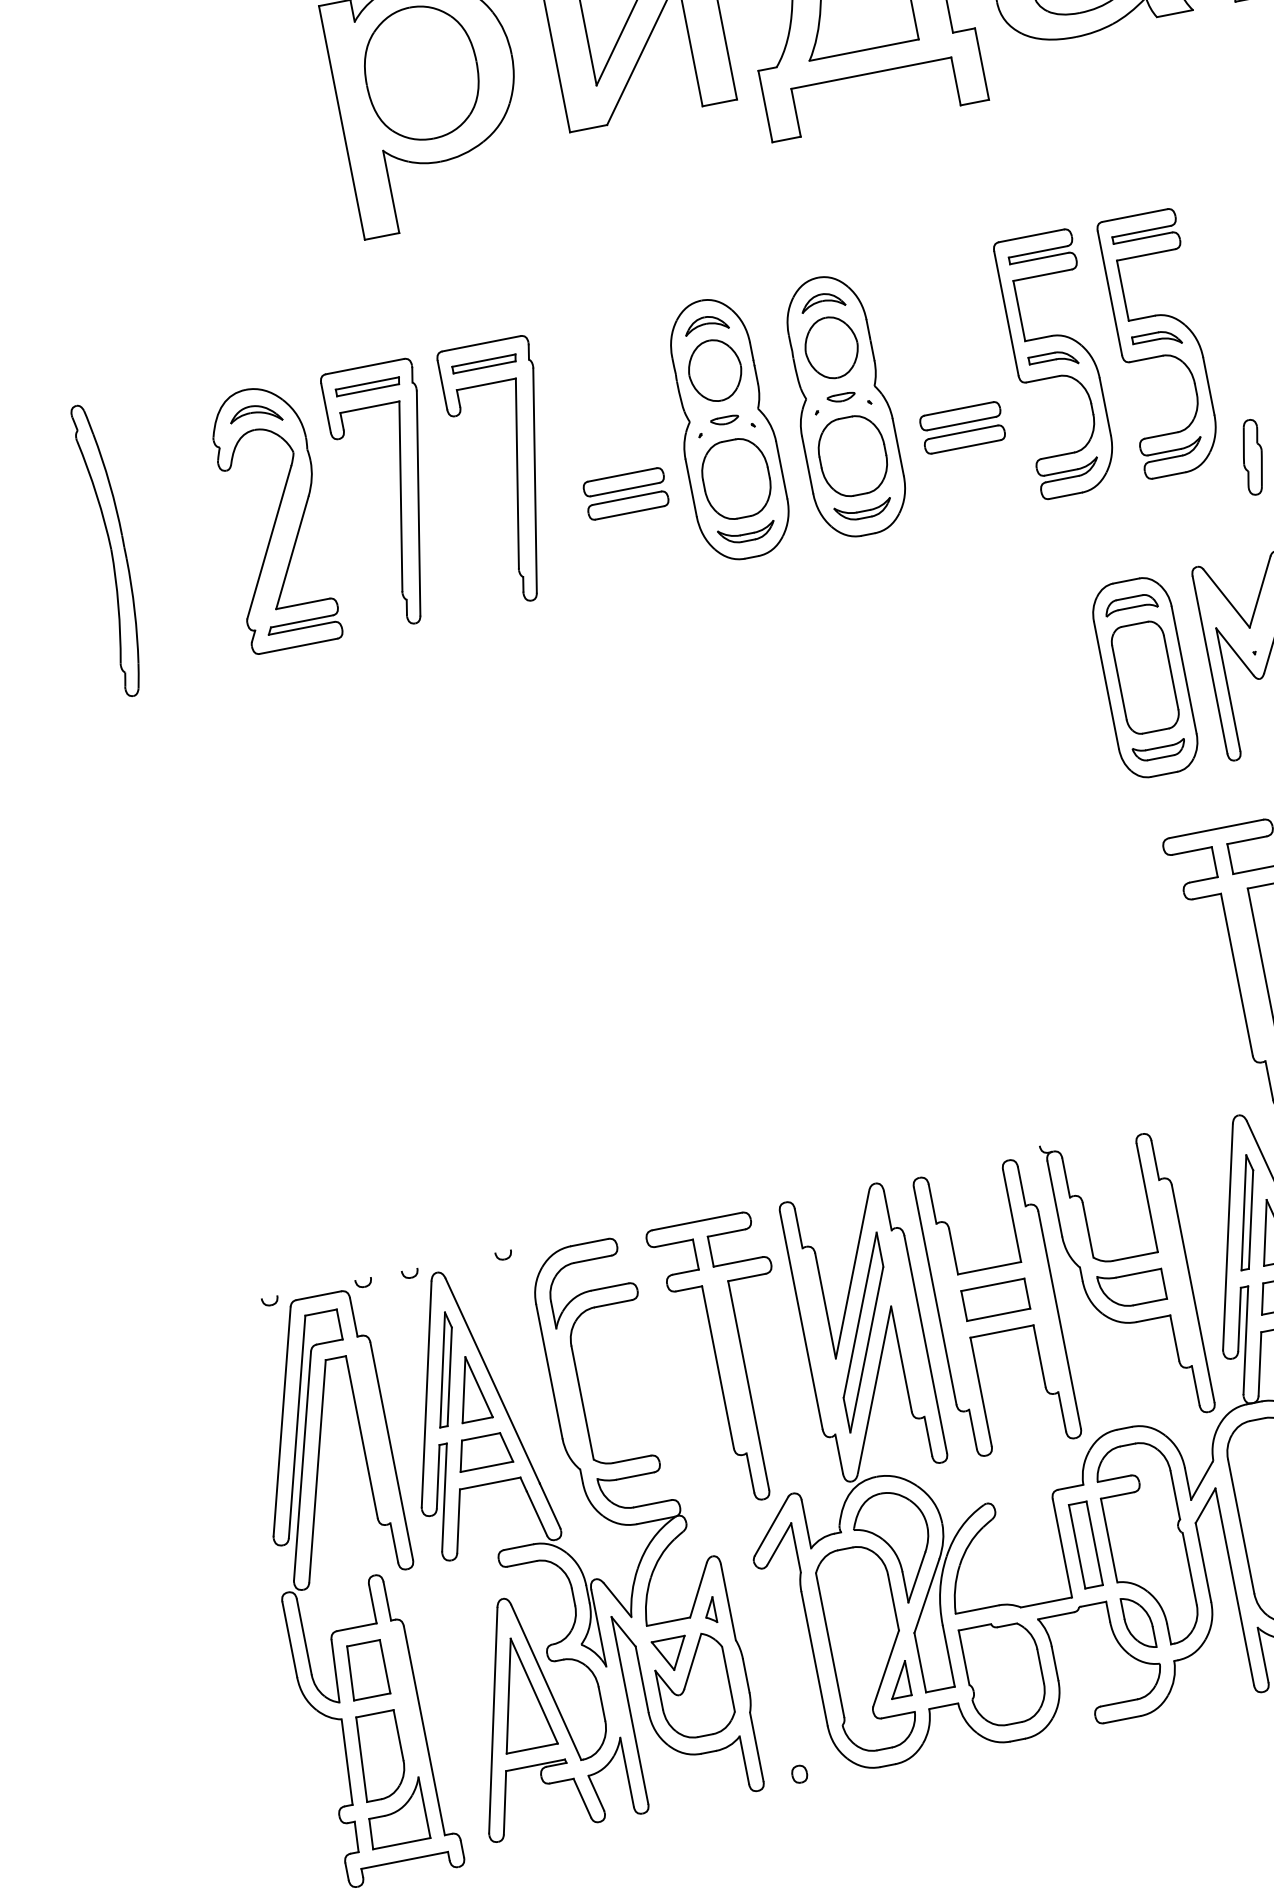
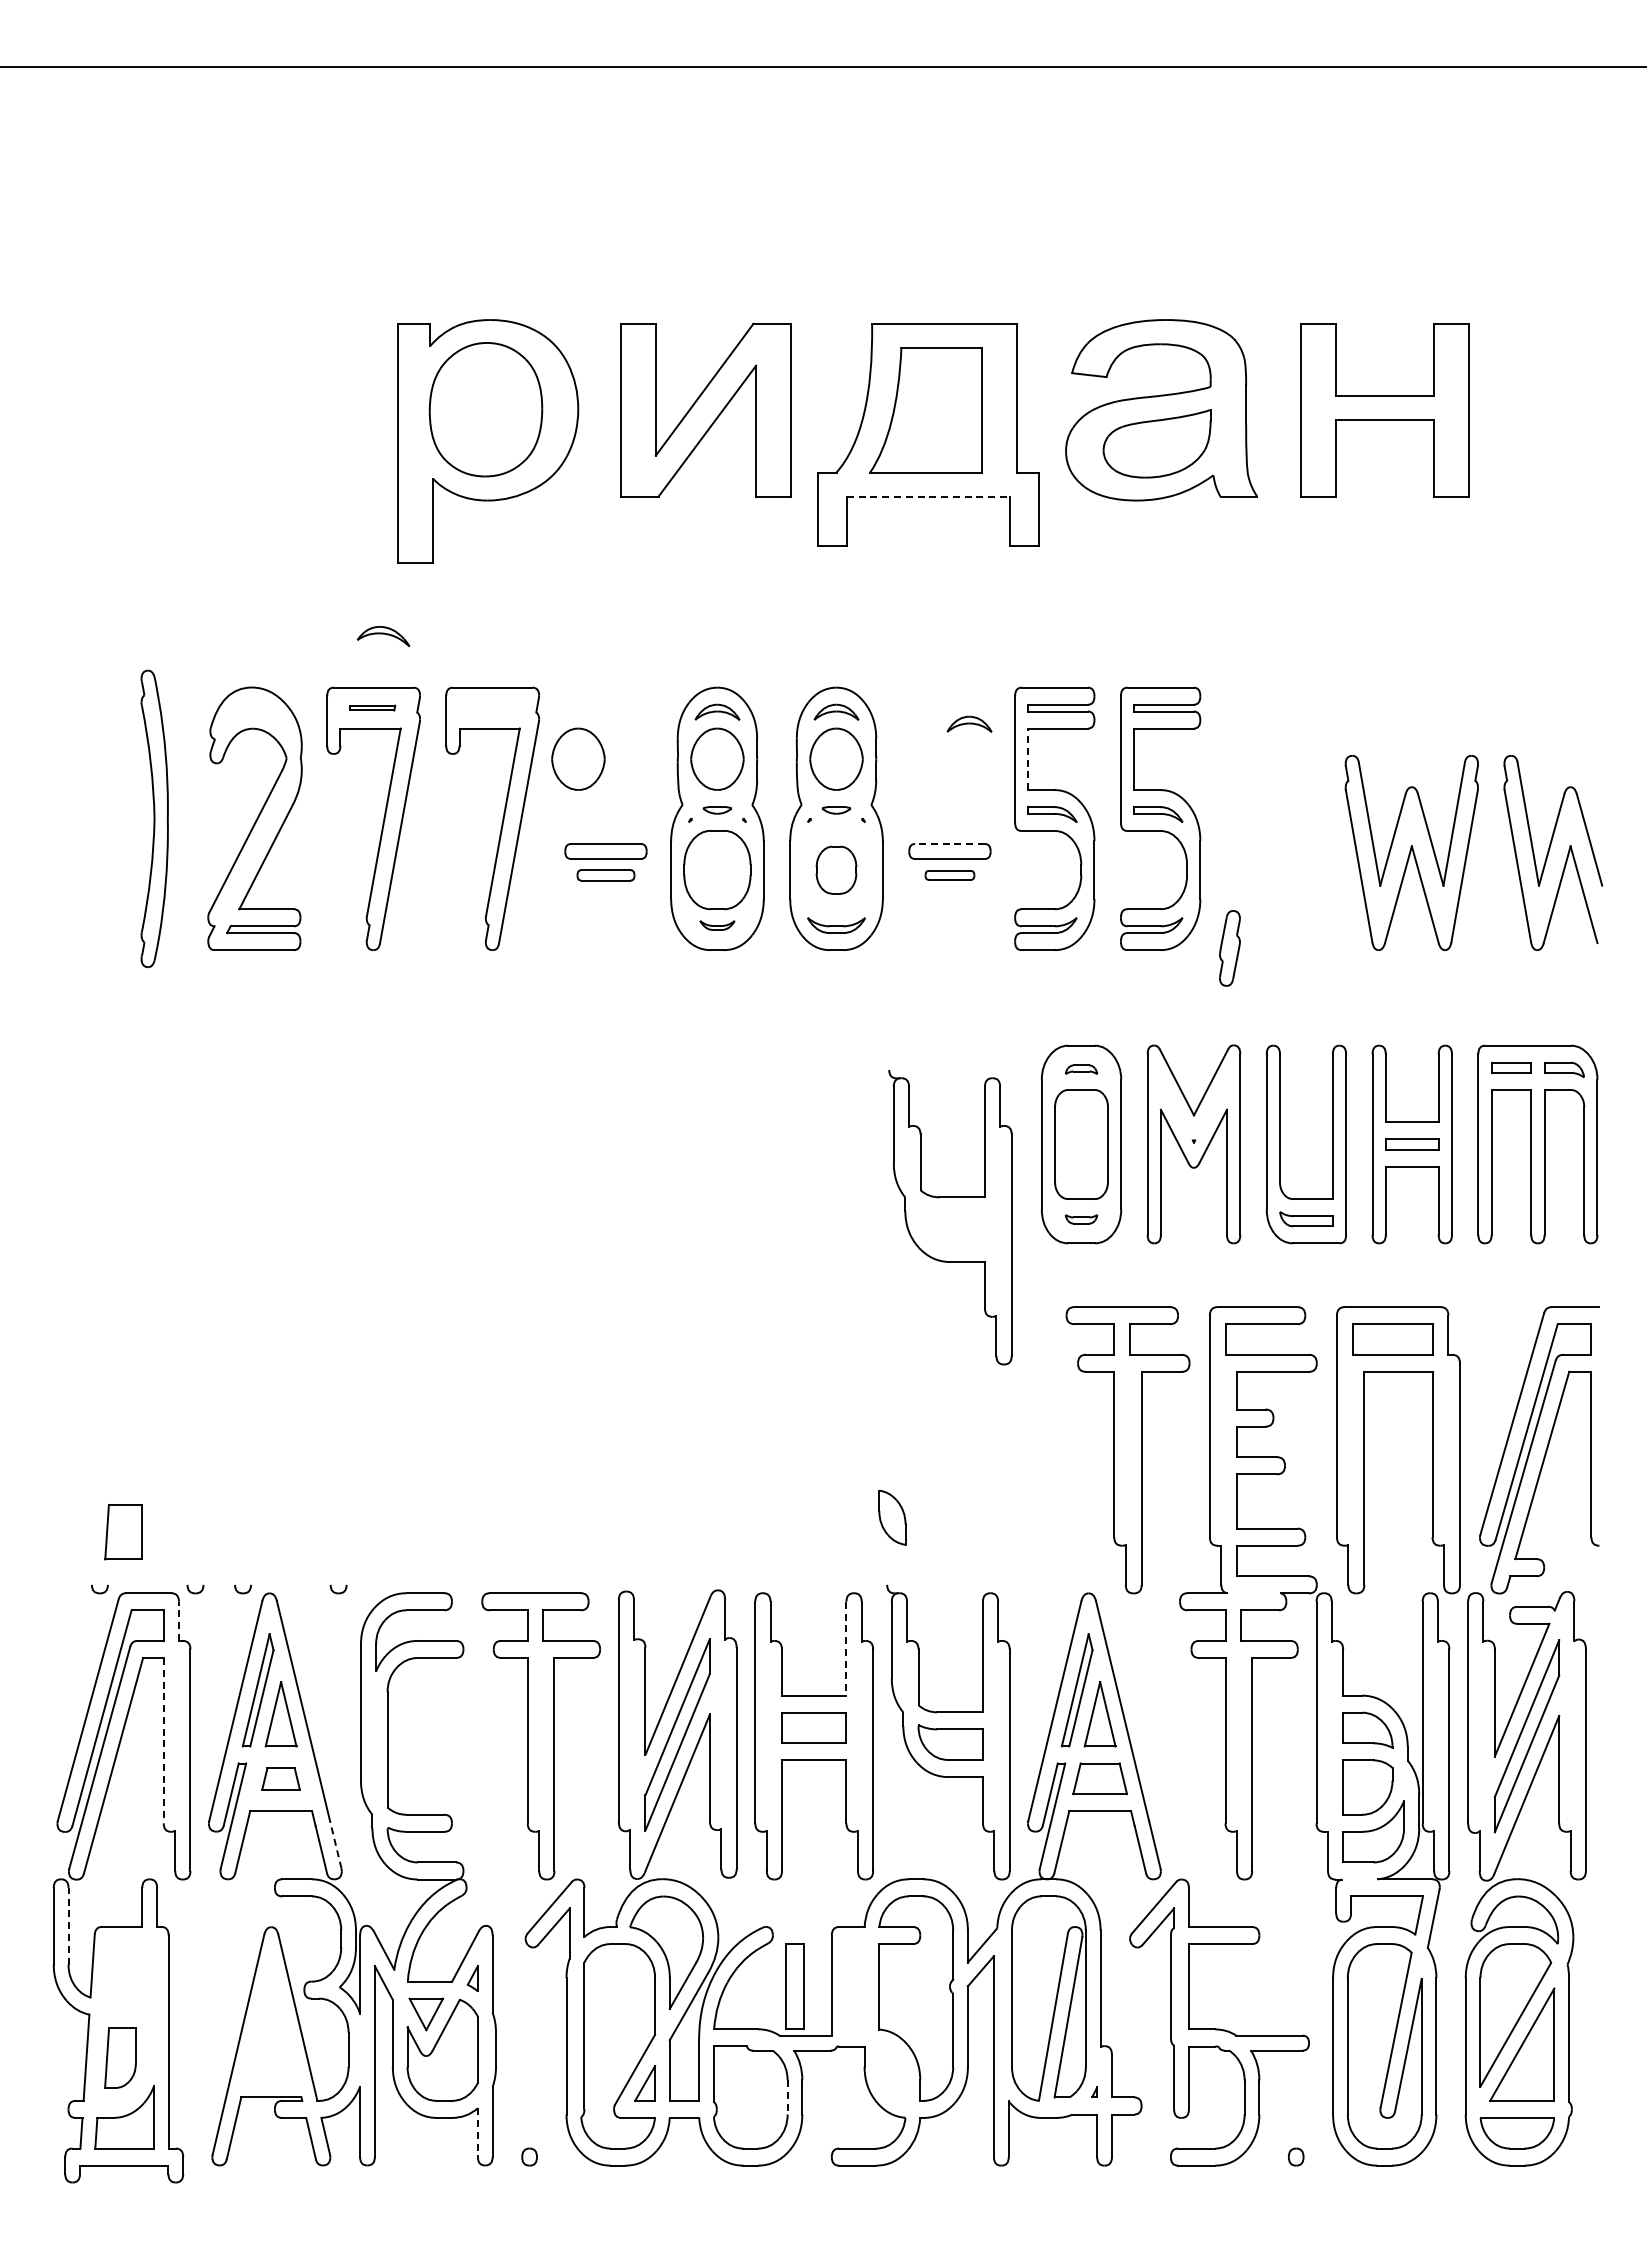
line: (871, 73) -> (928, 496), solid -> dashed
part: (954, 287) -> (969, 723), added
line: (1019, 311) -> (1028, 759), solid -> dashed
part: (484, 363) -> (491, 707), removed
part: (367, 386) -> (372, 707), size x0.7
part: (579, 396) -> (578, 758), added
line: (958, 409) -> (949, 844), solid -> dashed
part: (255, 415) -> (383, 636), moved
part: (964, 439) -> (949, 875), size x0.6
part: (852, 456) -> (836, 870), size x0.6
part: (627, 505) -> (605, 875), size x0.7
part: (747, 533) -> (717, 925), size x0.6
part: (111, 549) -> (154, 818), moved
part: (1130, 604) -> (1081, 1069), size x0.6
part: (1159, 751) -> (1081, 1219), size x0.6
part: (1031, 774) -> (950, 1217), added
line: (1012, 1215) -> (846, 1648), solid -> dashed
line: (353, 1317) -> (178, 1621), solid -> dashed
line: (361, 1436) -> (163, 1740), solid -> dashed
part: (483, 1451) -> (280, 1778), size x0.7
line: (549, 1505) -> (335, 1844), solid -> dashed
part: (1085, 1544) -> (794, 1986), moved
part: (1138, 1622) -> (892, 1517), moved
line: (304, 1636) -> (68, 1925), solid -> dashed
line: (1040, 1666) -> (787, 2097), solid -> dashed
part: (366, 1670) -> (123, 1532), moved
part: (521, 1693) -> (271, 2023), removed
part: (380, 1755) -> (120, 2057), size x0.7
line: (744, 1761) -> (477, 2133), solid -> dashed

